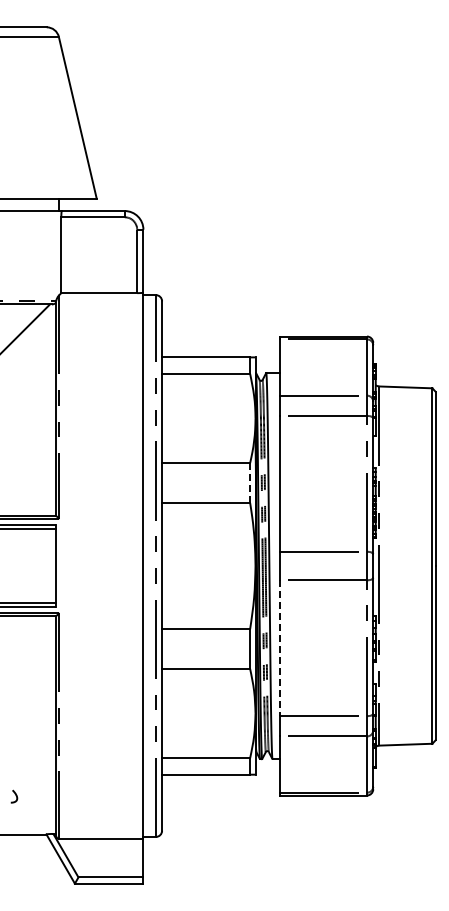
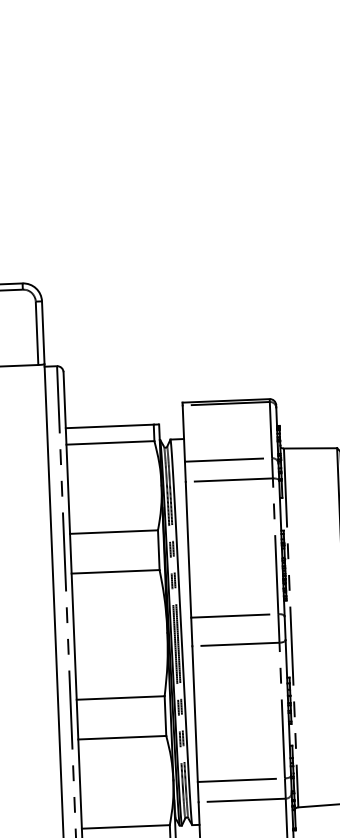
line: (250, 483) -> (159, 550), dashed -> solid
line: (279, 648) -> (194, 714), dashed -> solid

